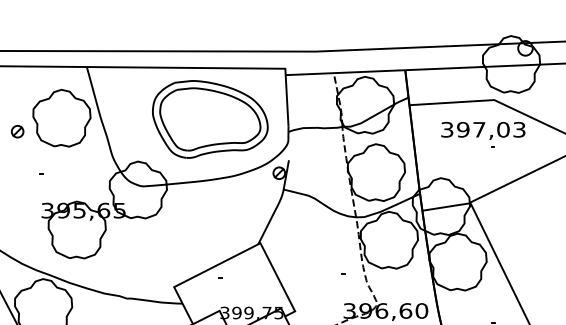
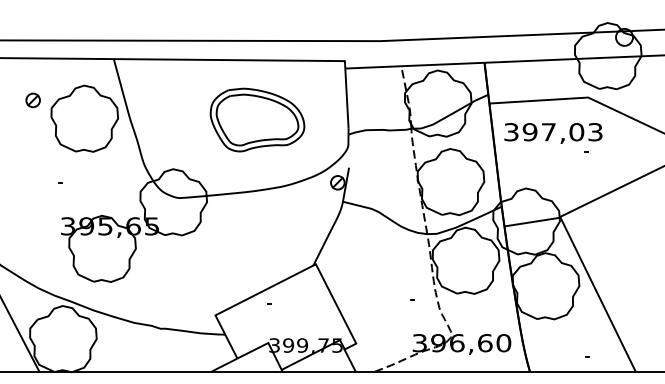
part: (210, 118) -> (257, 119), size x0.7
text: (483, 130) -> (553, 133), moved
part: (17, 131) -> (32, 100), moved

